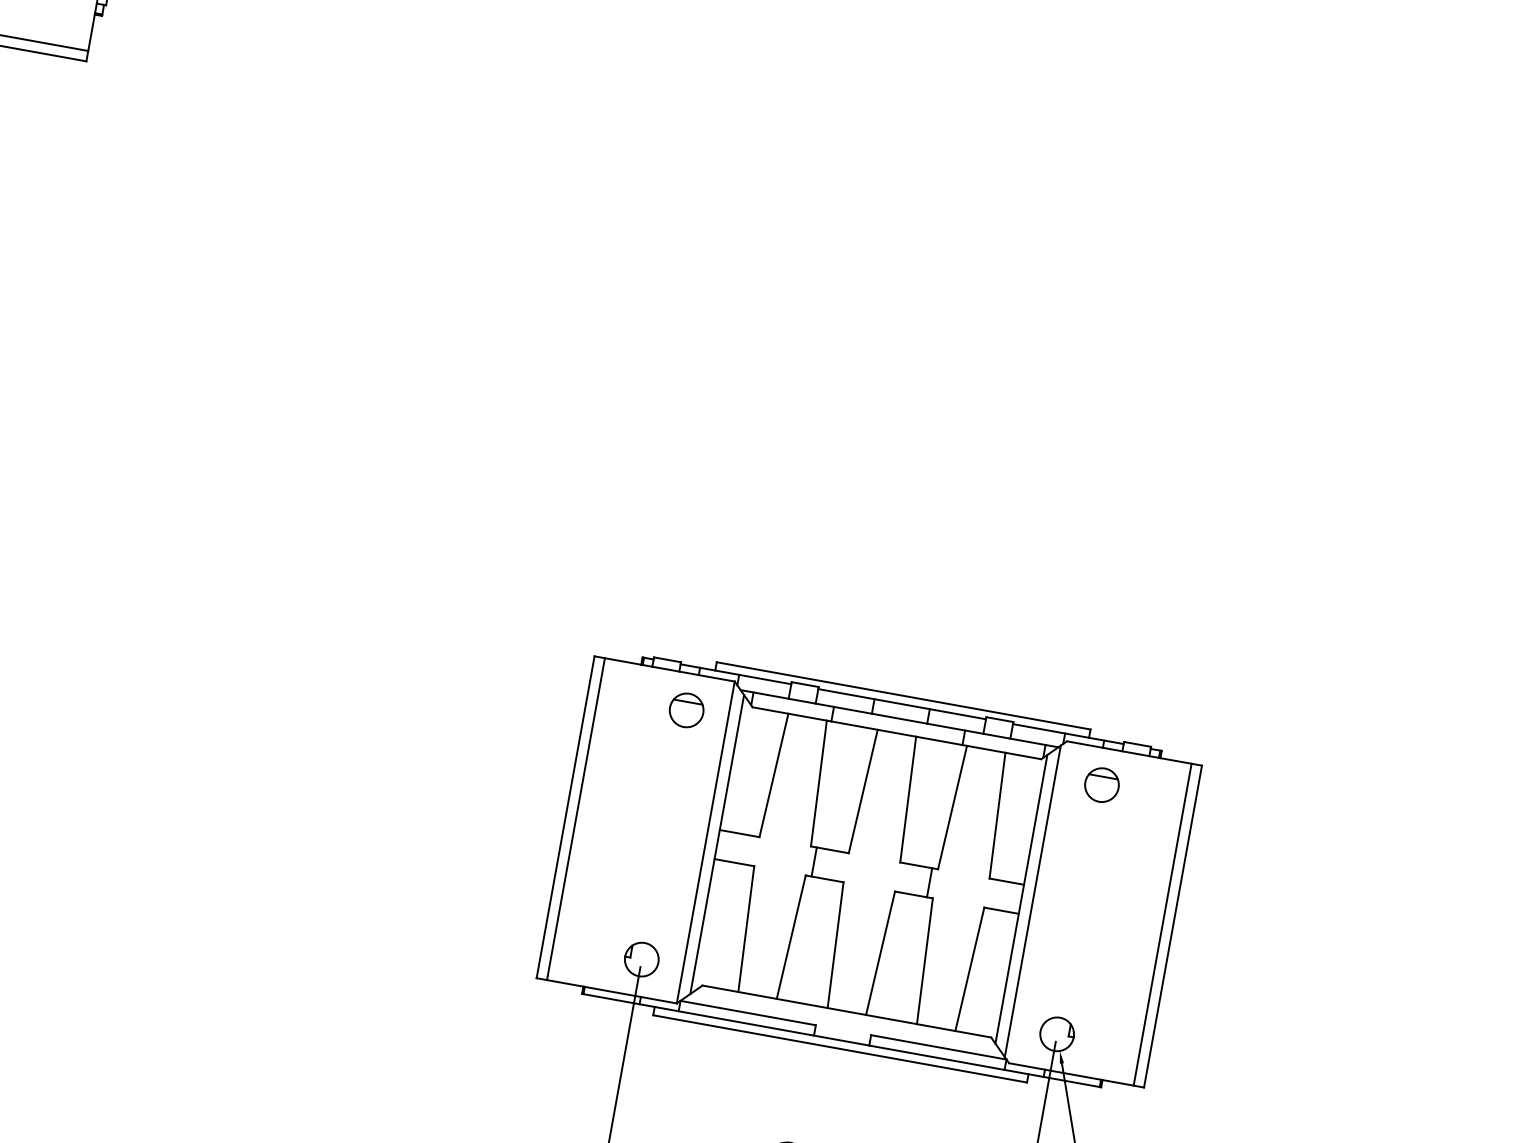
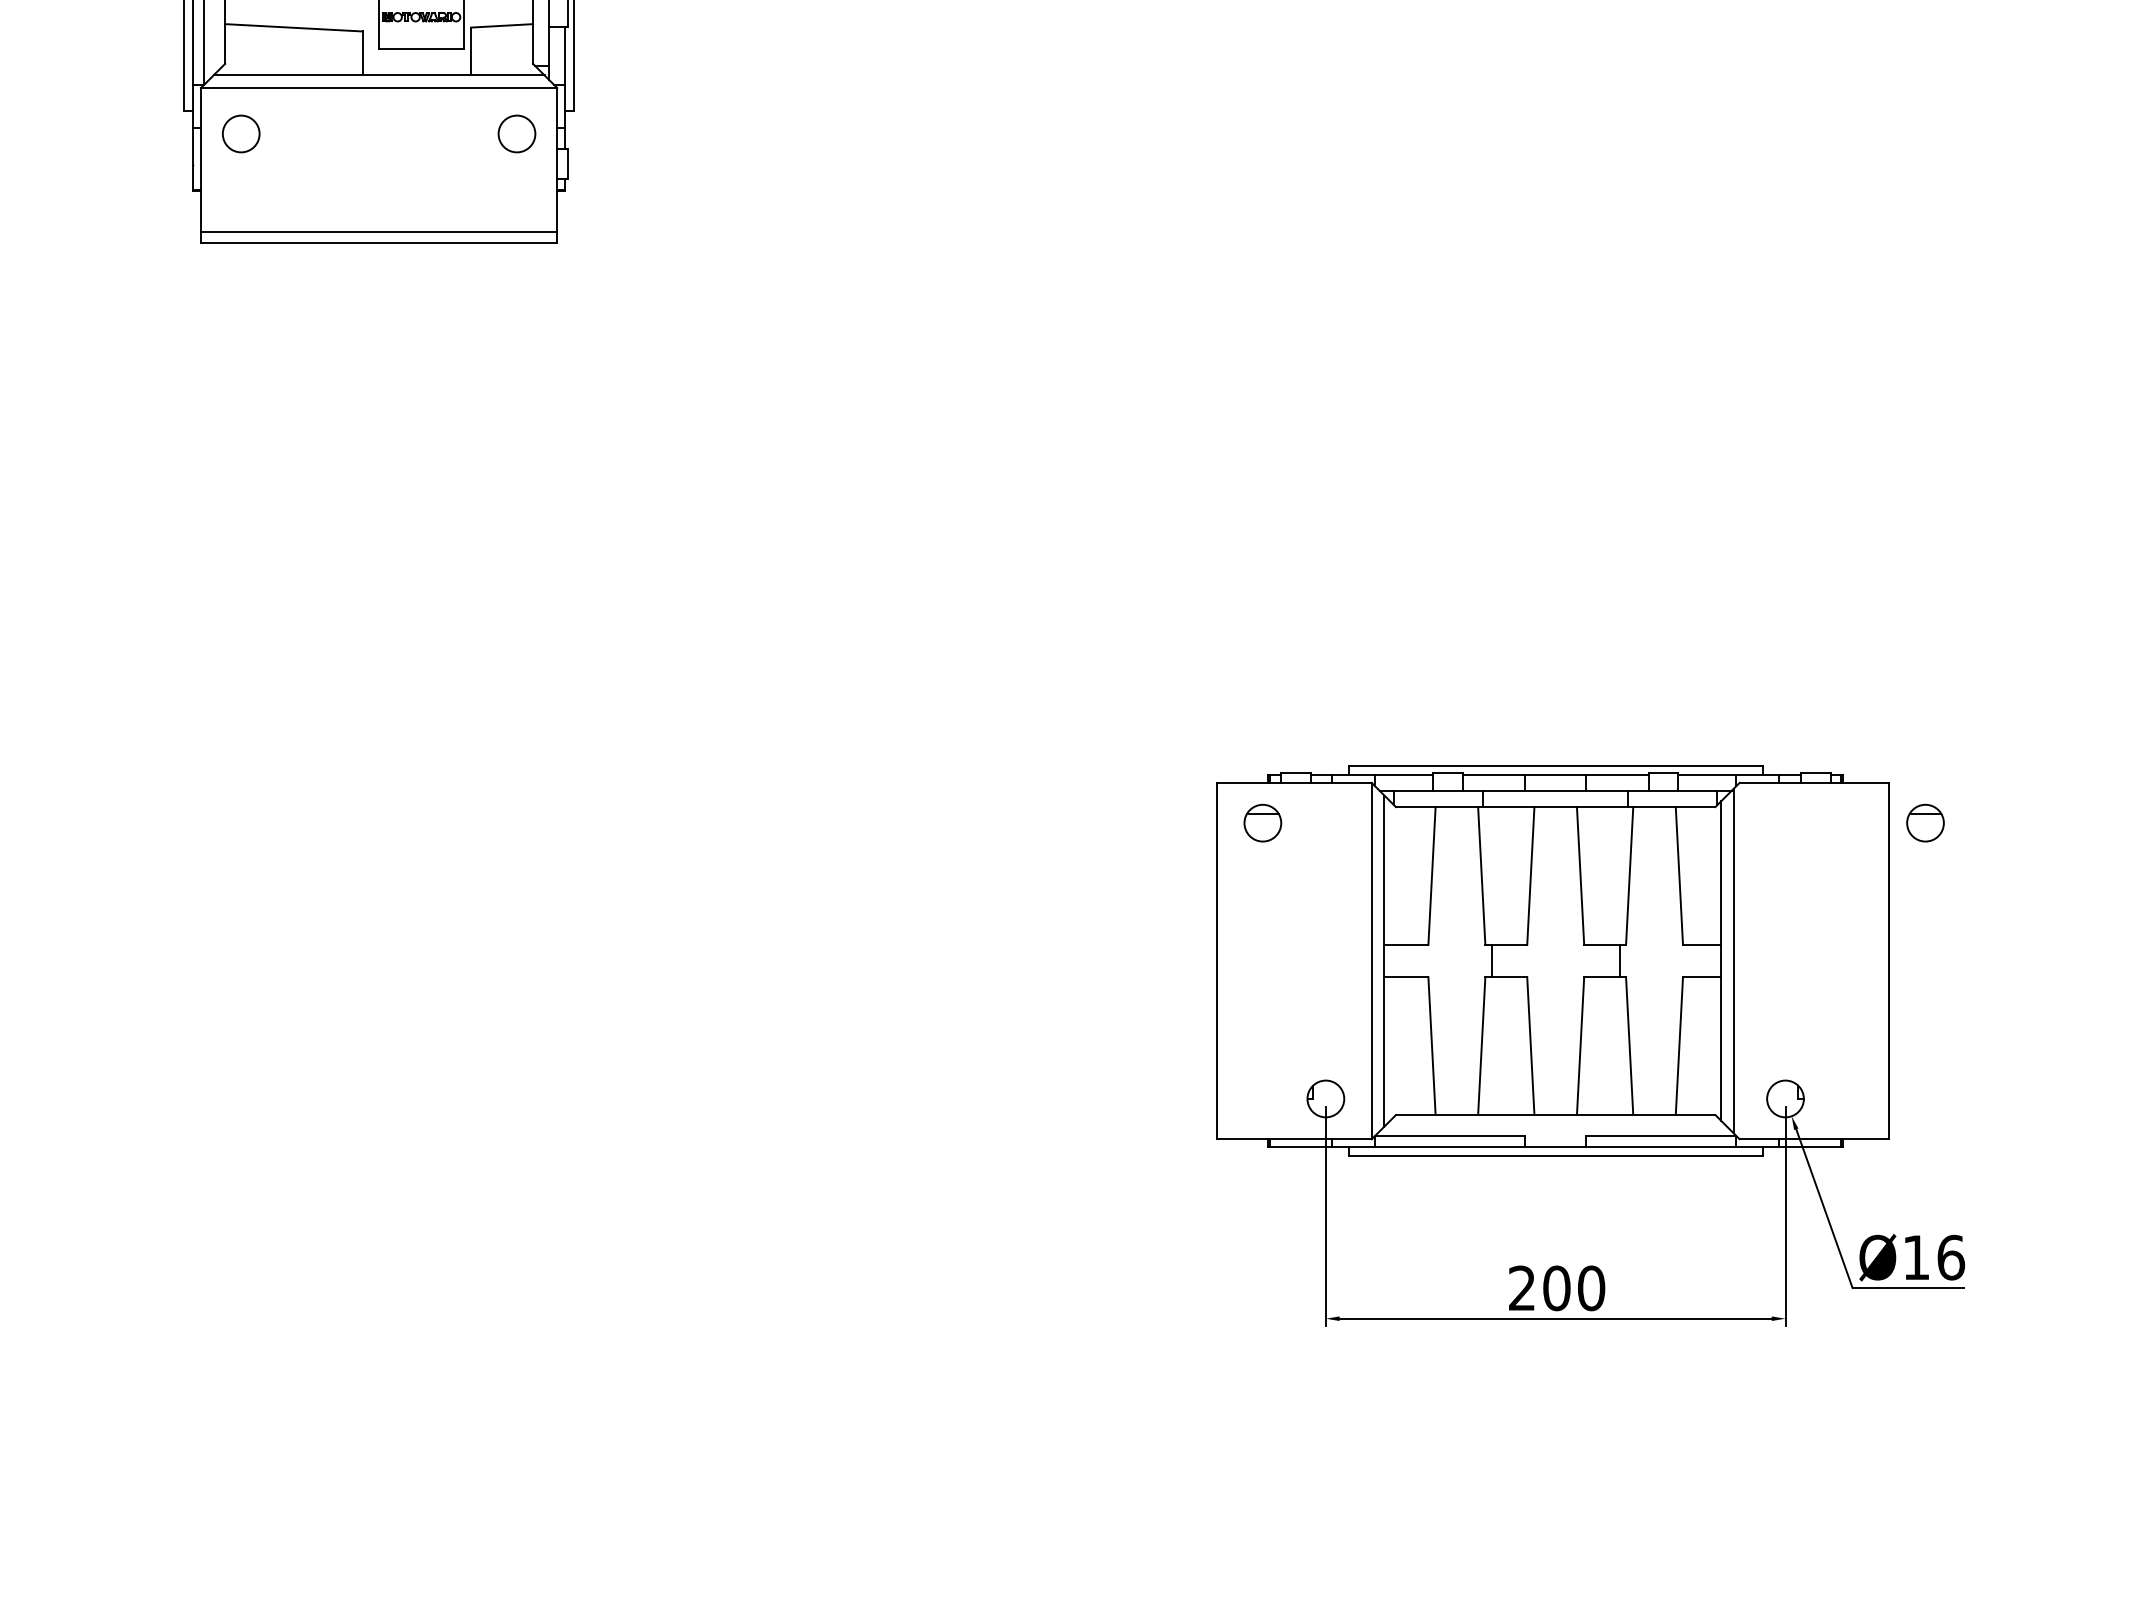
part: (686, 709) -> (1262, 822), moved
part: (1102, 784) -> (1925, 822), moved
line: (576, 818) -> (1228, 960), removed
line: (1162, 924) -> (1877, 960), removed

